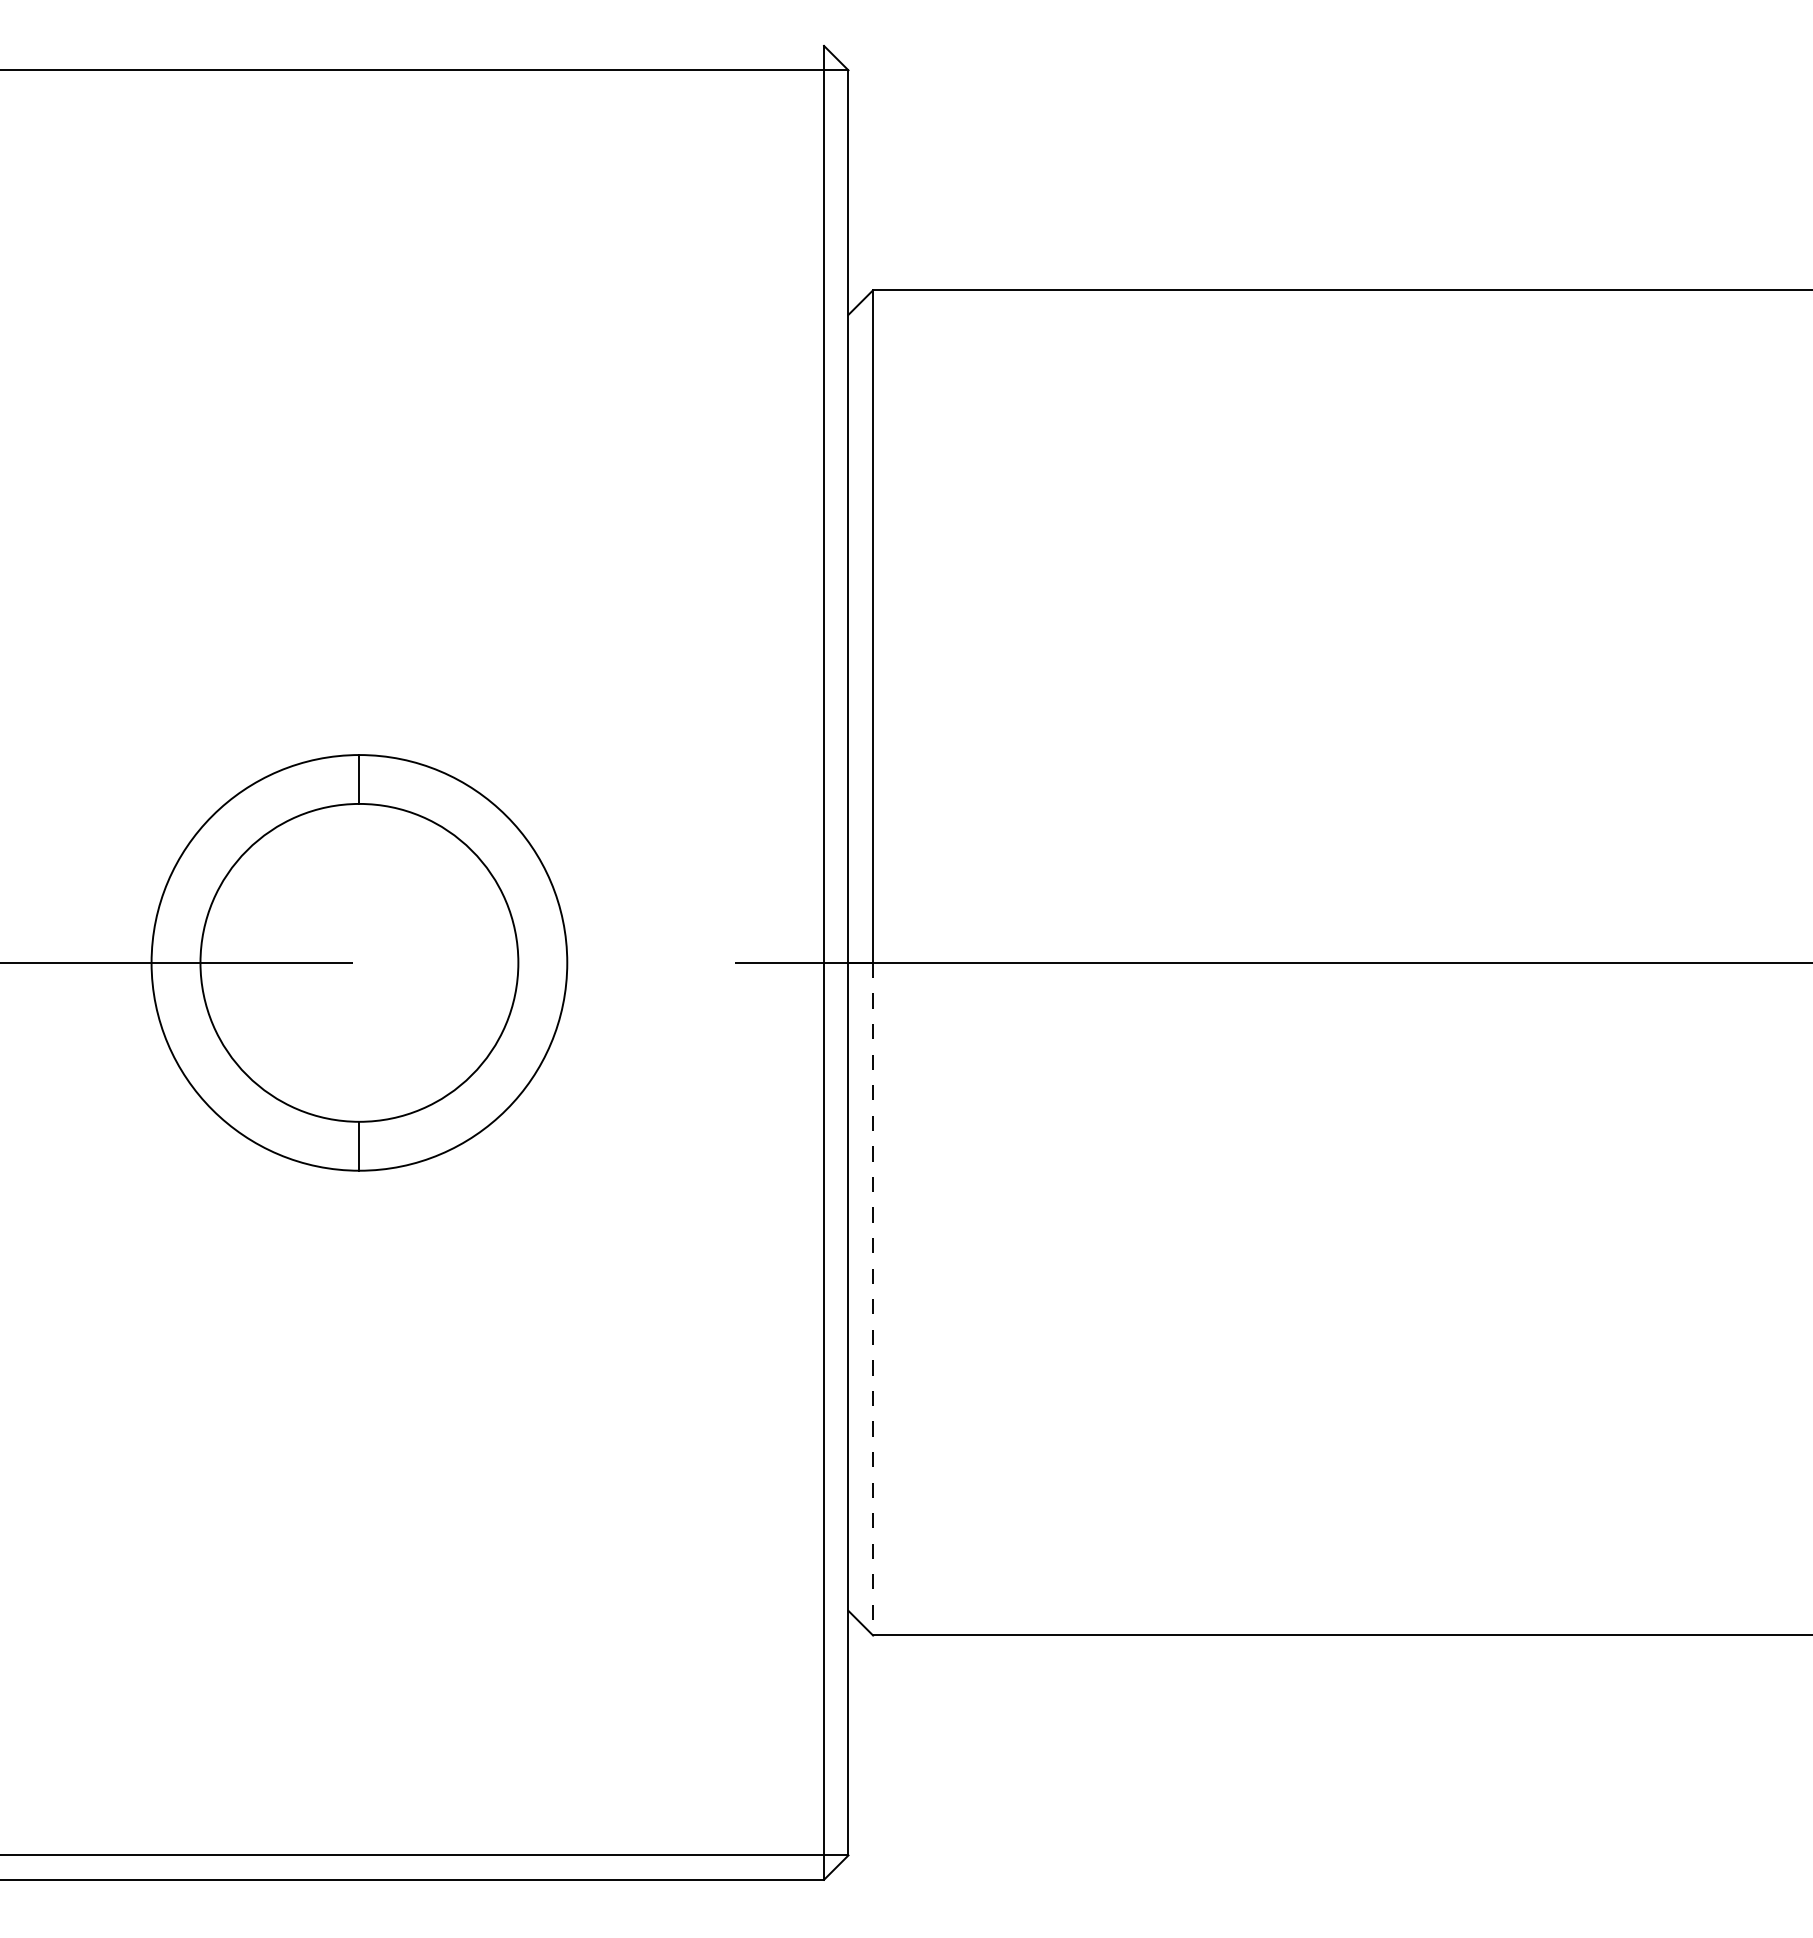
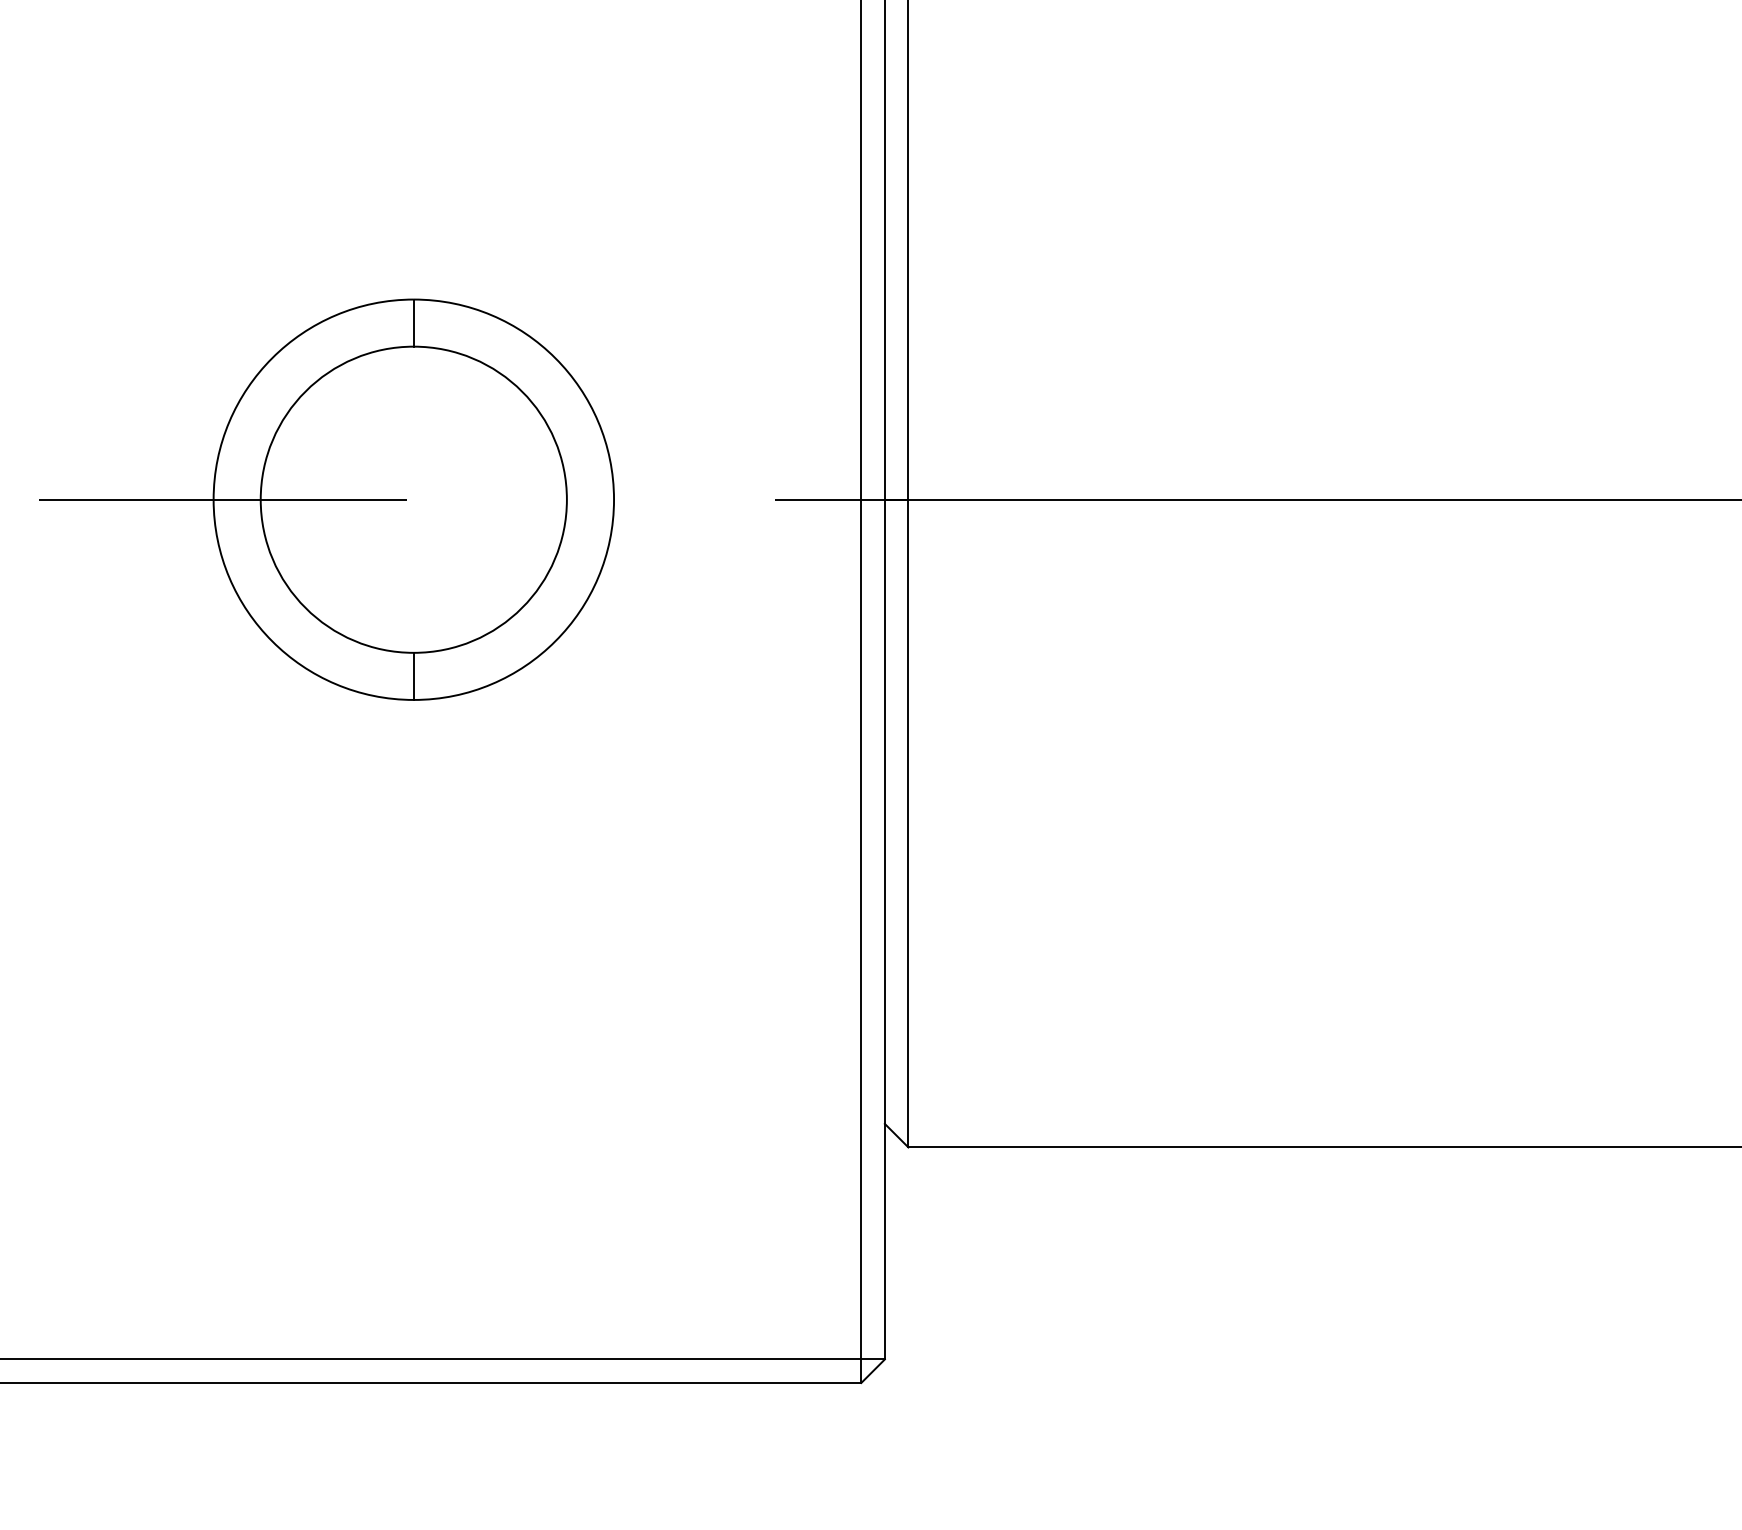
line: (872, 1299) -> (908, 823), dashed -> solid

